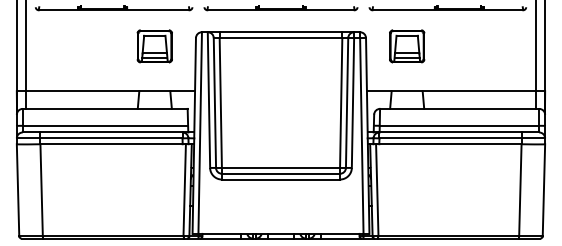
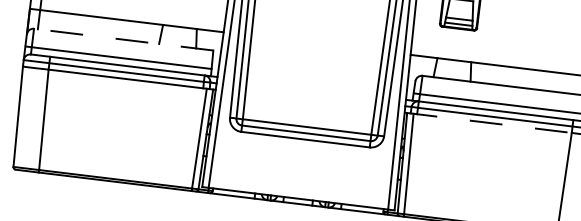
line: (104, 108) -> (122, 39), solid -> dashed
line: (444, 144) -> (487, 123), solid -> dashed

